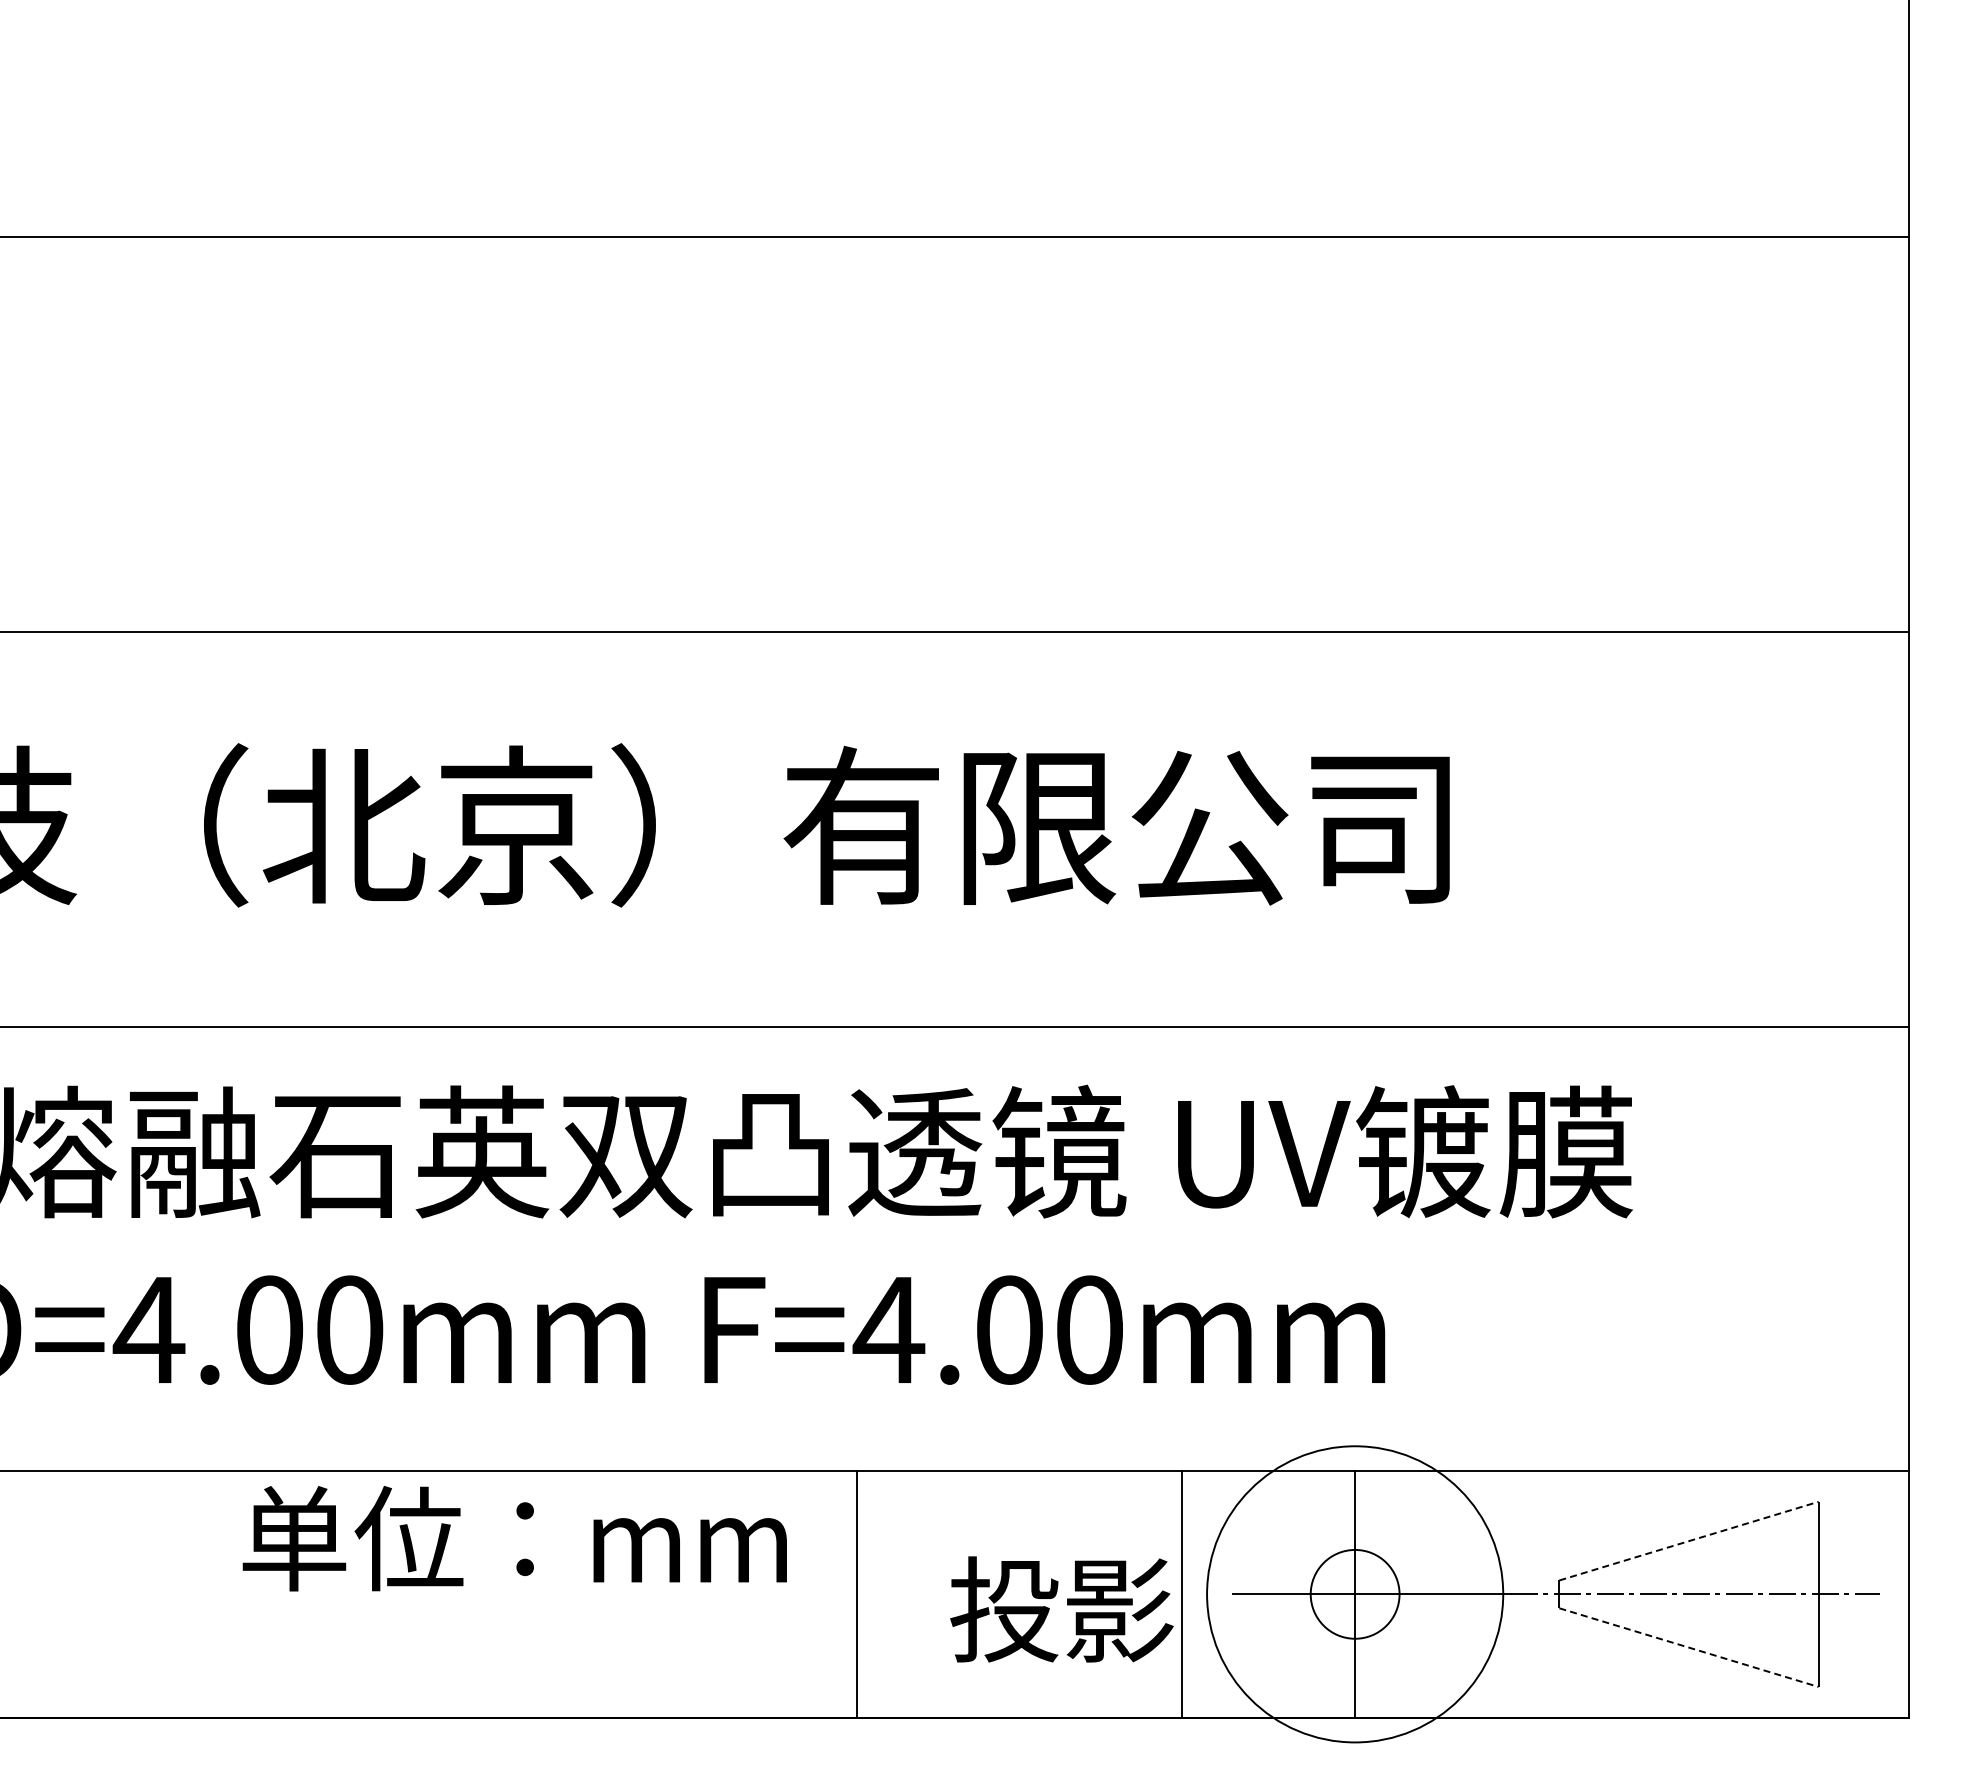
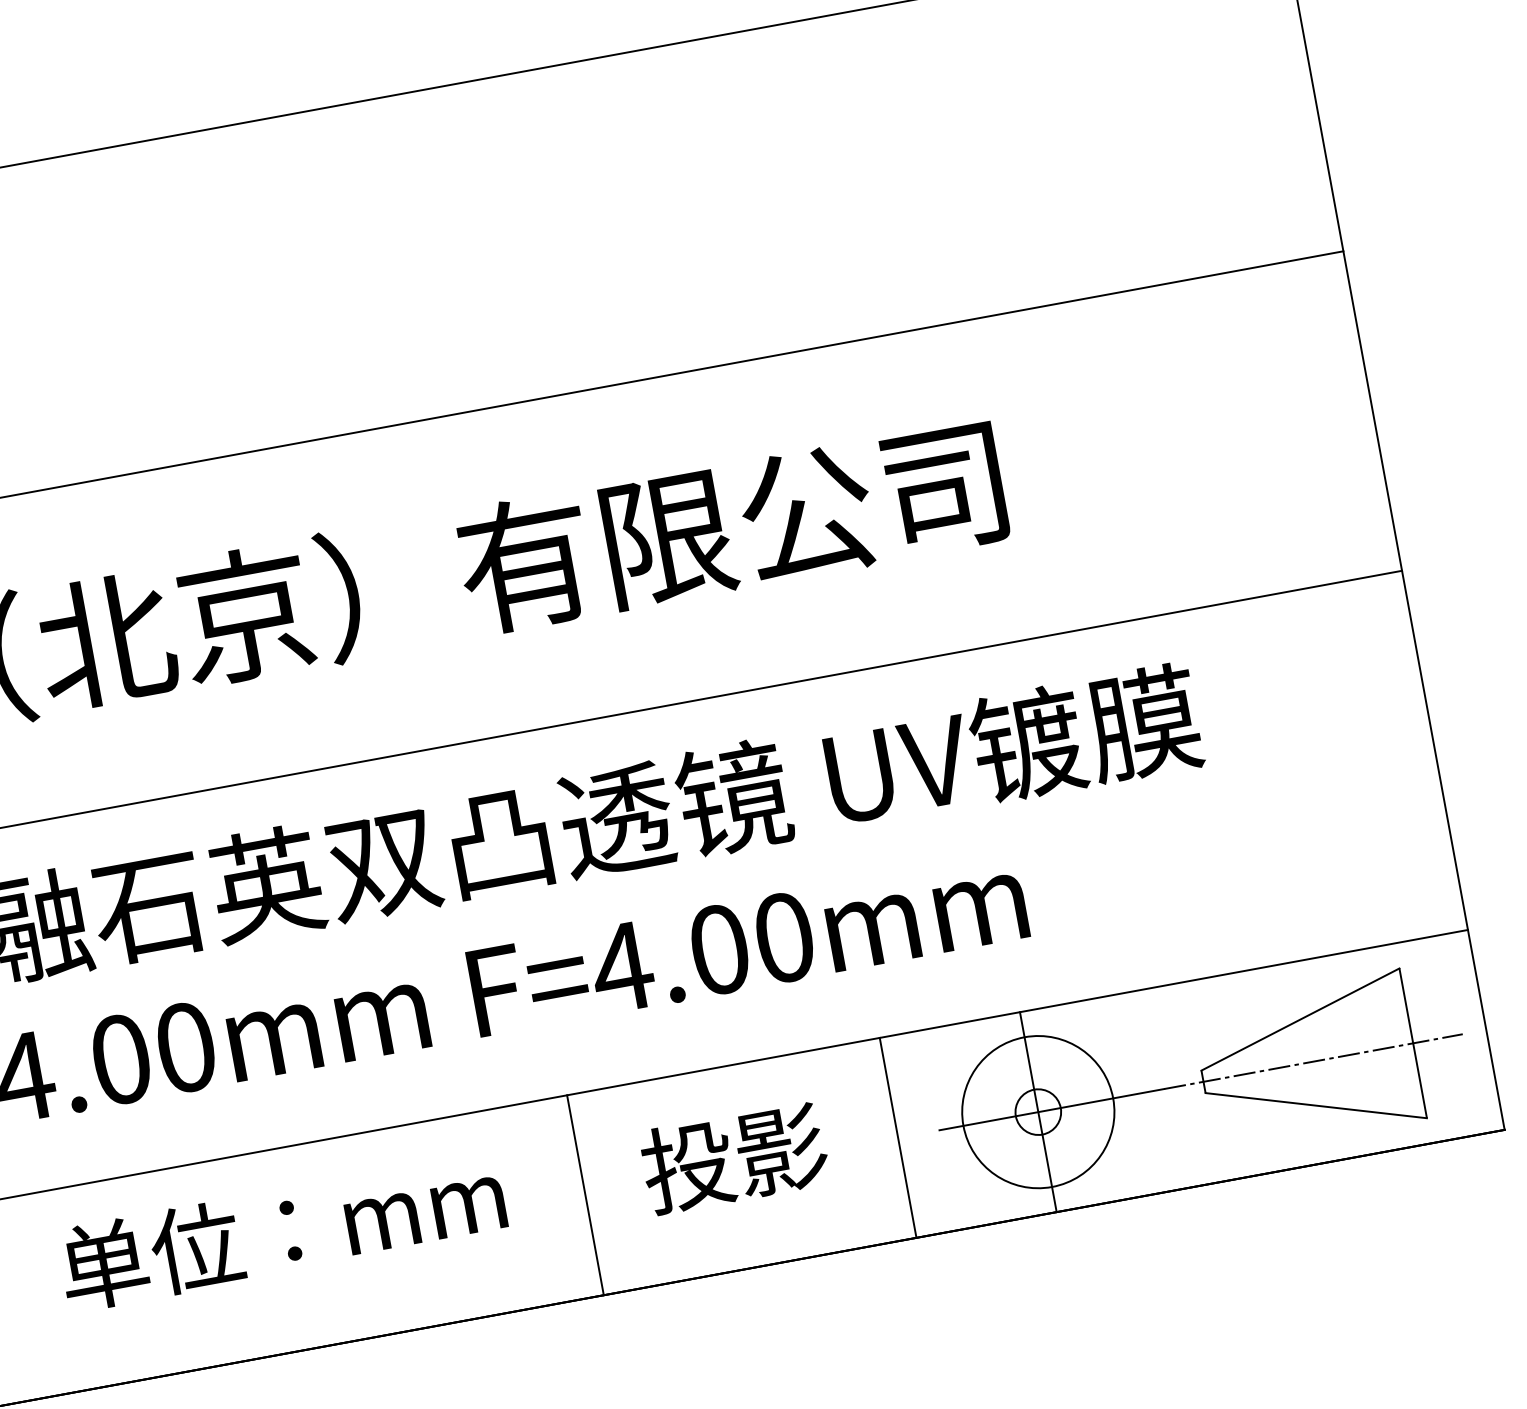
text: (514, 1538) -> (282, 1231), moved
line: (1689, 1541) -> (1300, 1019), dashed -> solid
line: (857, 1593) -> (585, 1194), moved
circle: (1354, 1593) -> (1037, 1111), size x0.62
circle: (1354, 1594) -> (1037, 1112), size x0.62
text: (1061, 1609) -> (734, 1158), moved
line: (1689, 1647) -> (1316, 1105), dashed -> solid

